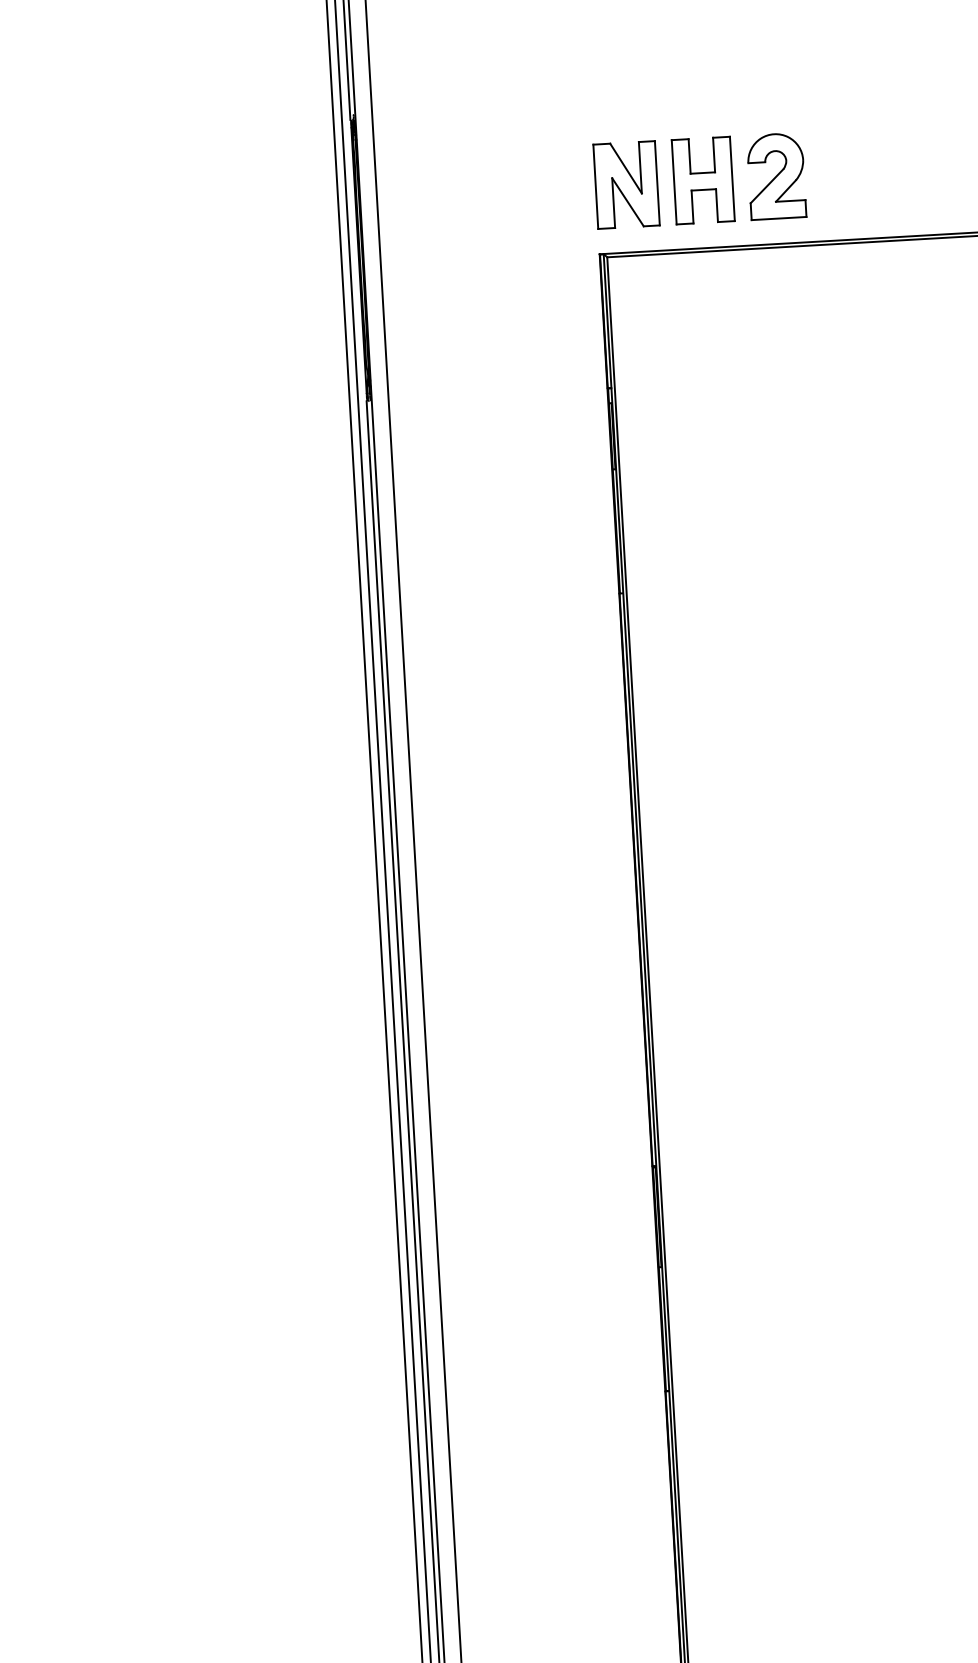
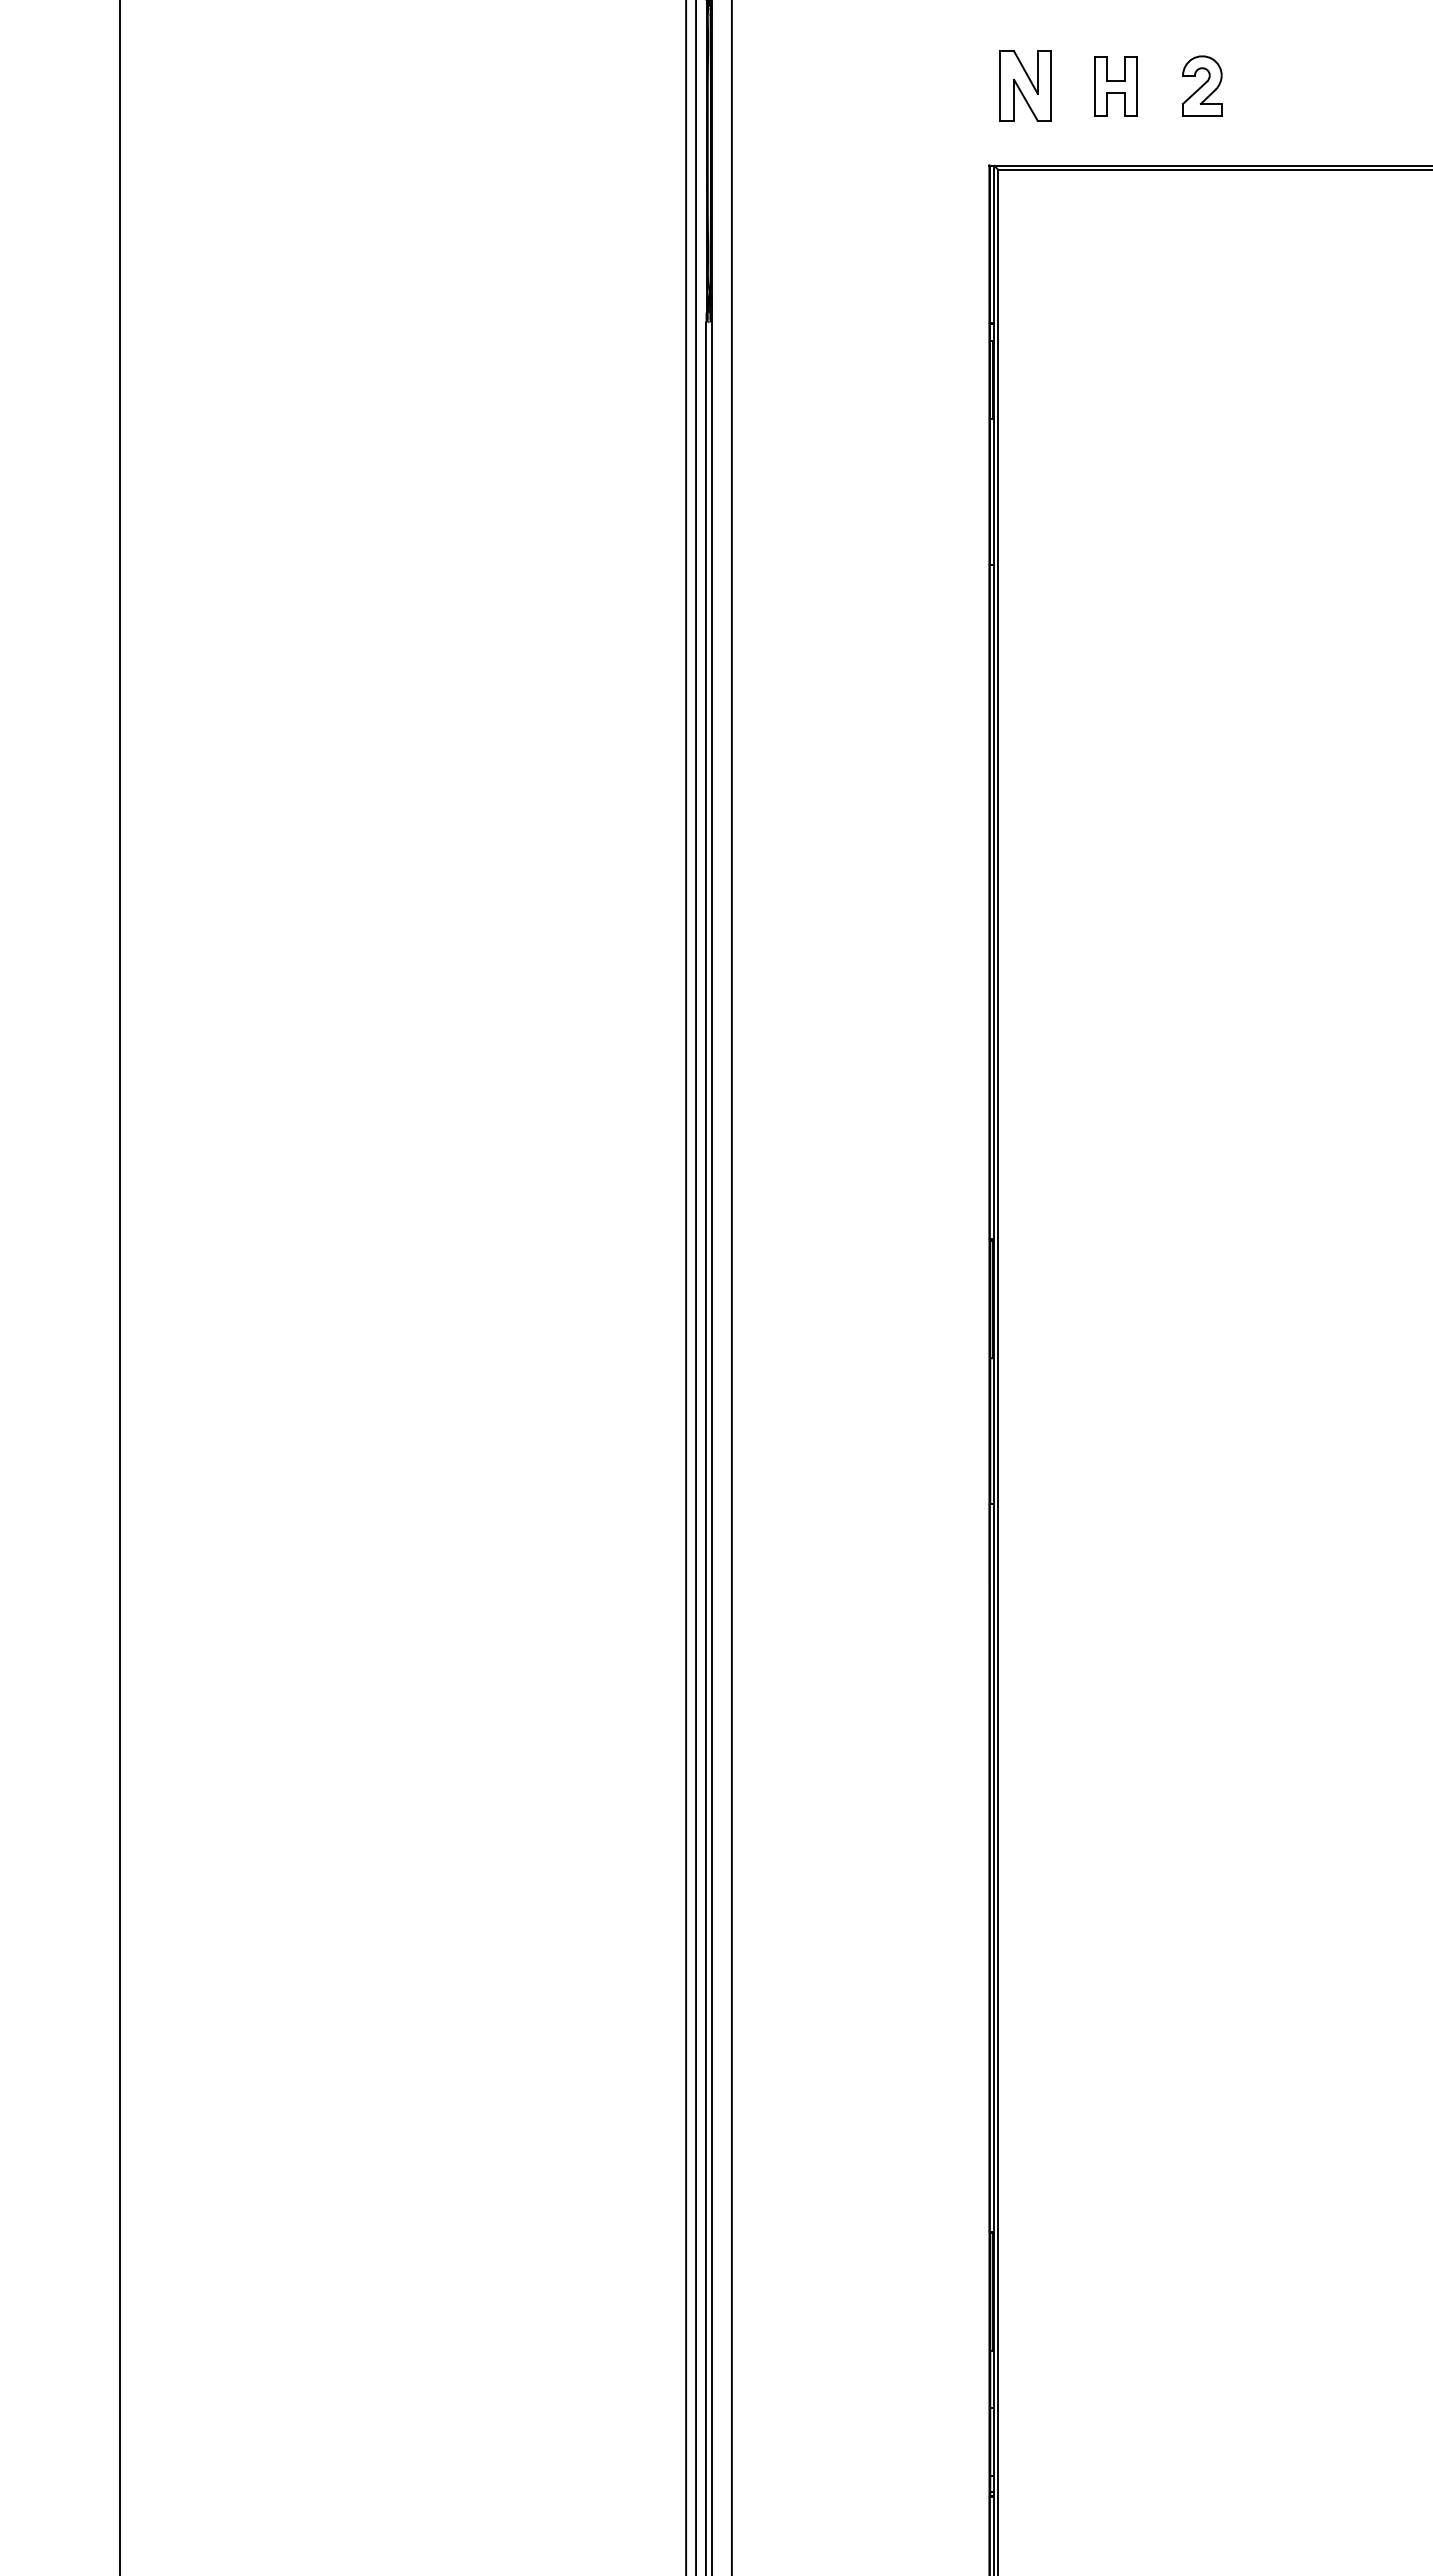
part: (776, 175) -> (1202, 85), size x0.6
part: (702, 180) -> (1115, 86), size x0.6
part: (626, 184) -> (1025, 85), size x0.7

